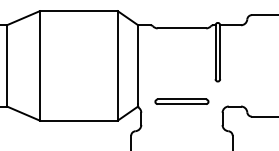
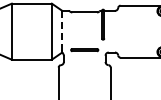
line: (138, 65) -> (62, 31), solid -> dashed

